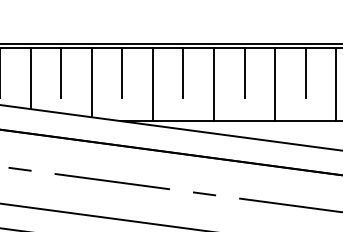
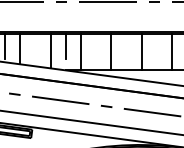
line: (61, 71) -> (35, 45), removed
line: (184, 71) -> (96, 45), removed
line: (244, 71) -> (126, 45), removed
line: (304, 71) -> (156, 45), removed

